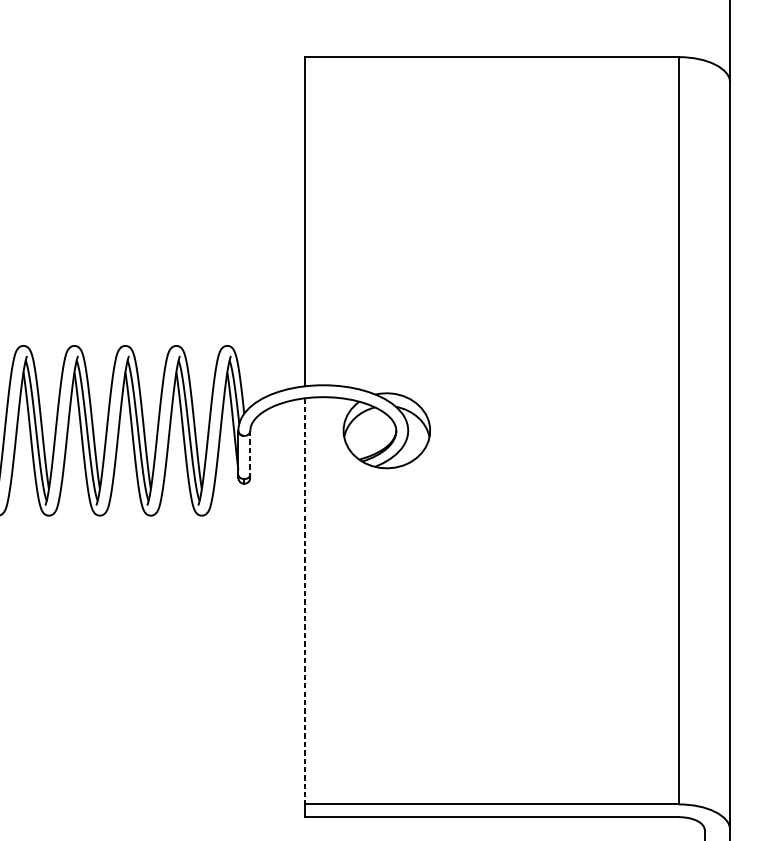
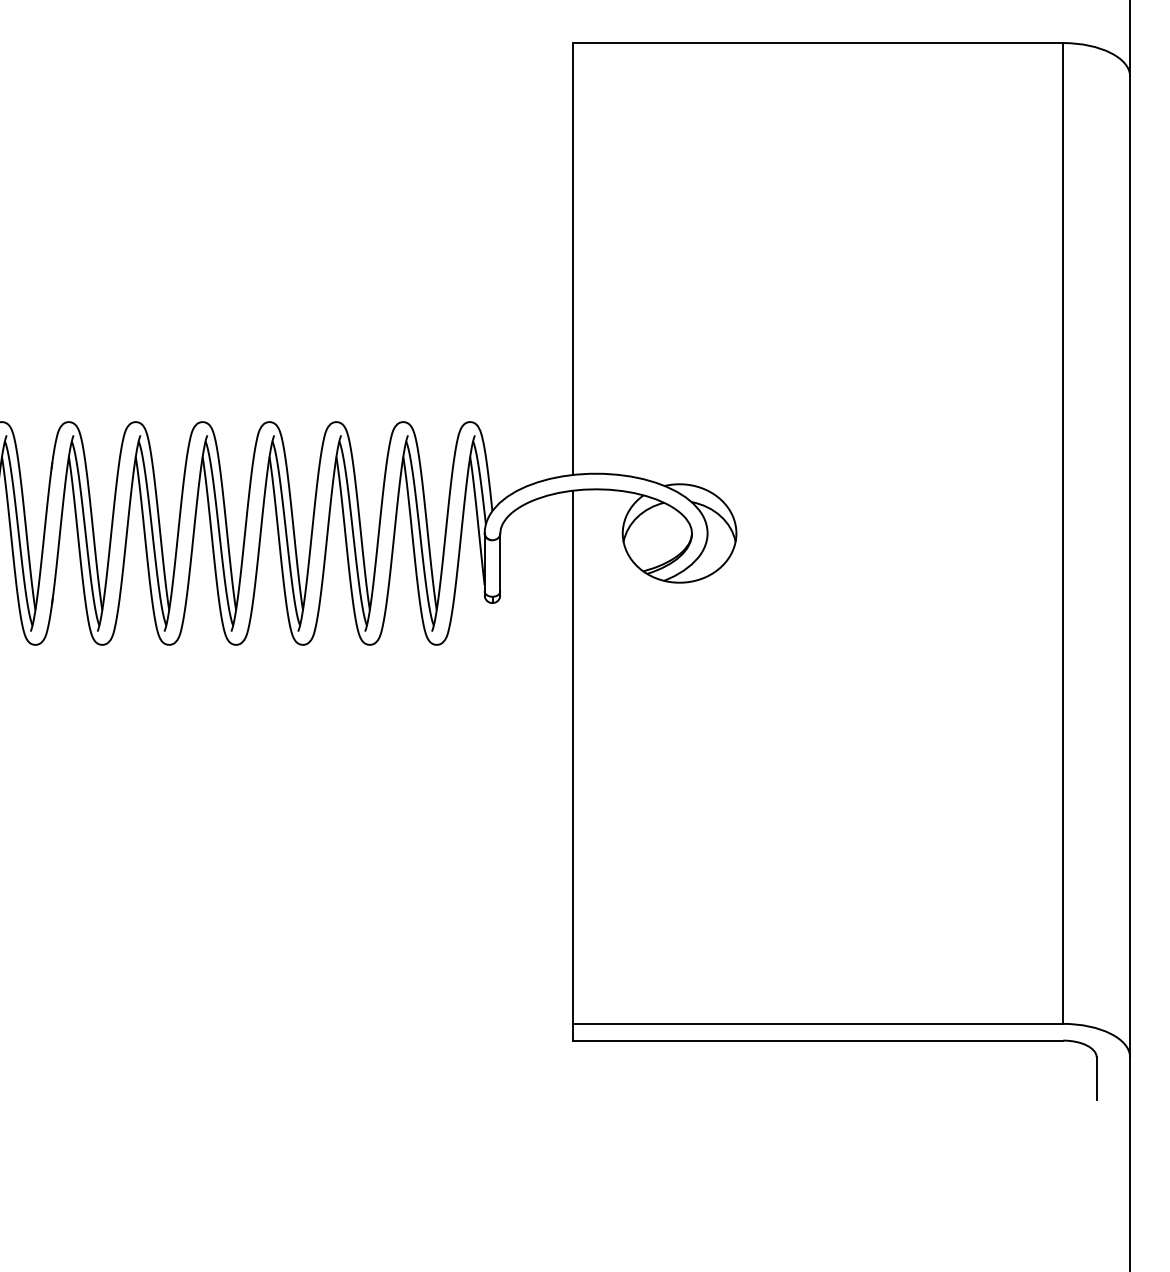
line: (250, 452) -> (500, 562), dashed -> solid
line: (305, 601) -> (572, 757), dashed -> solid

